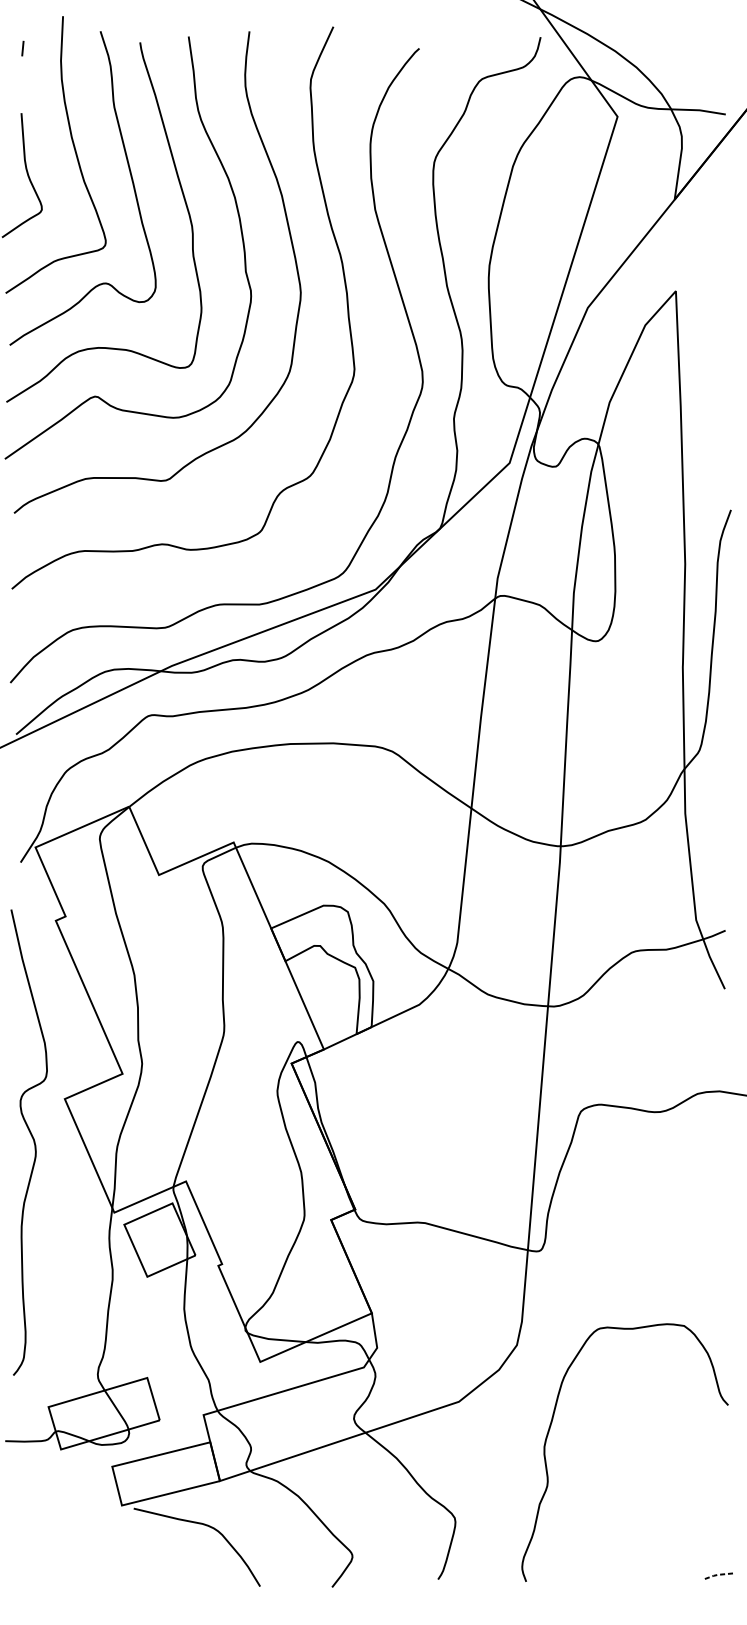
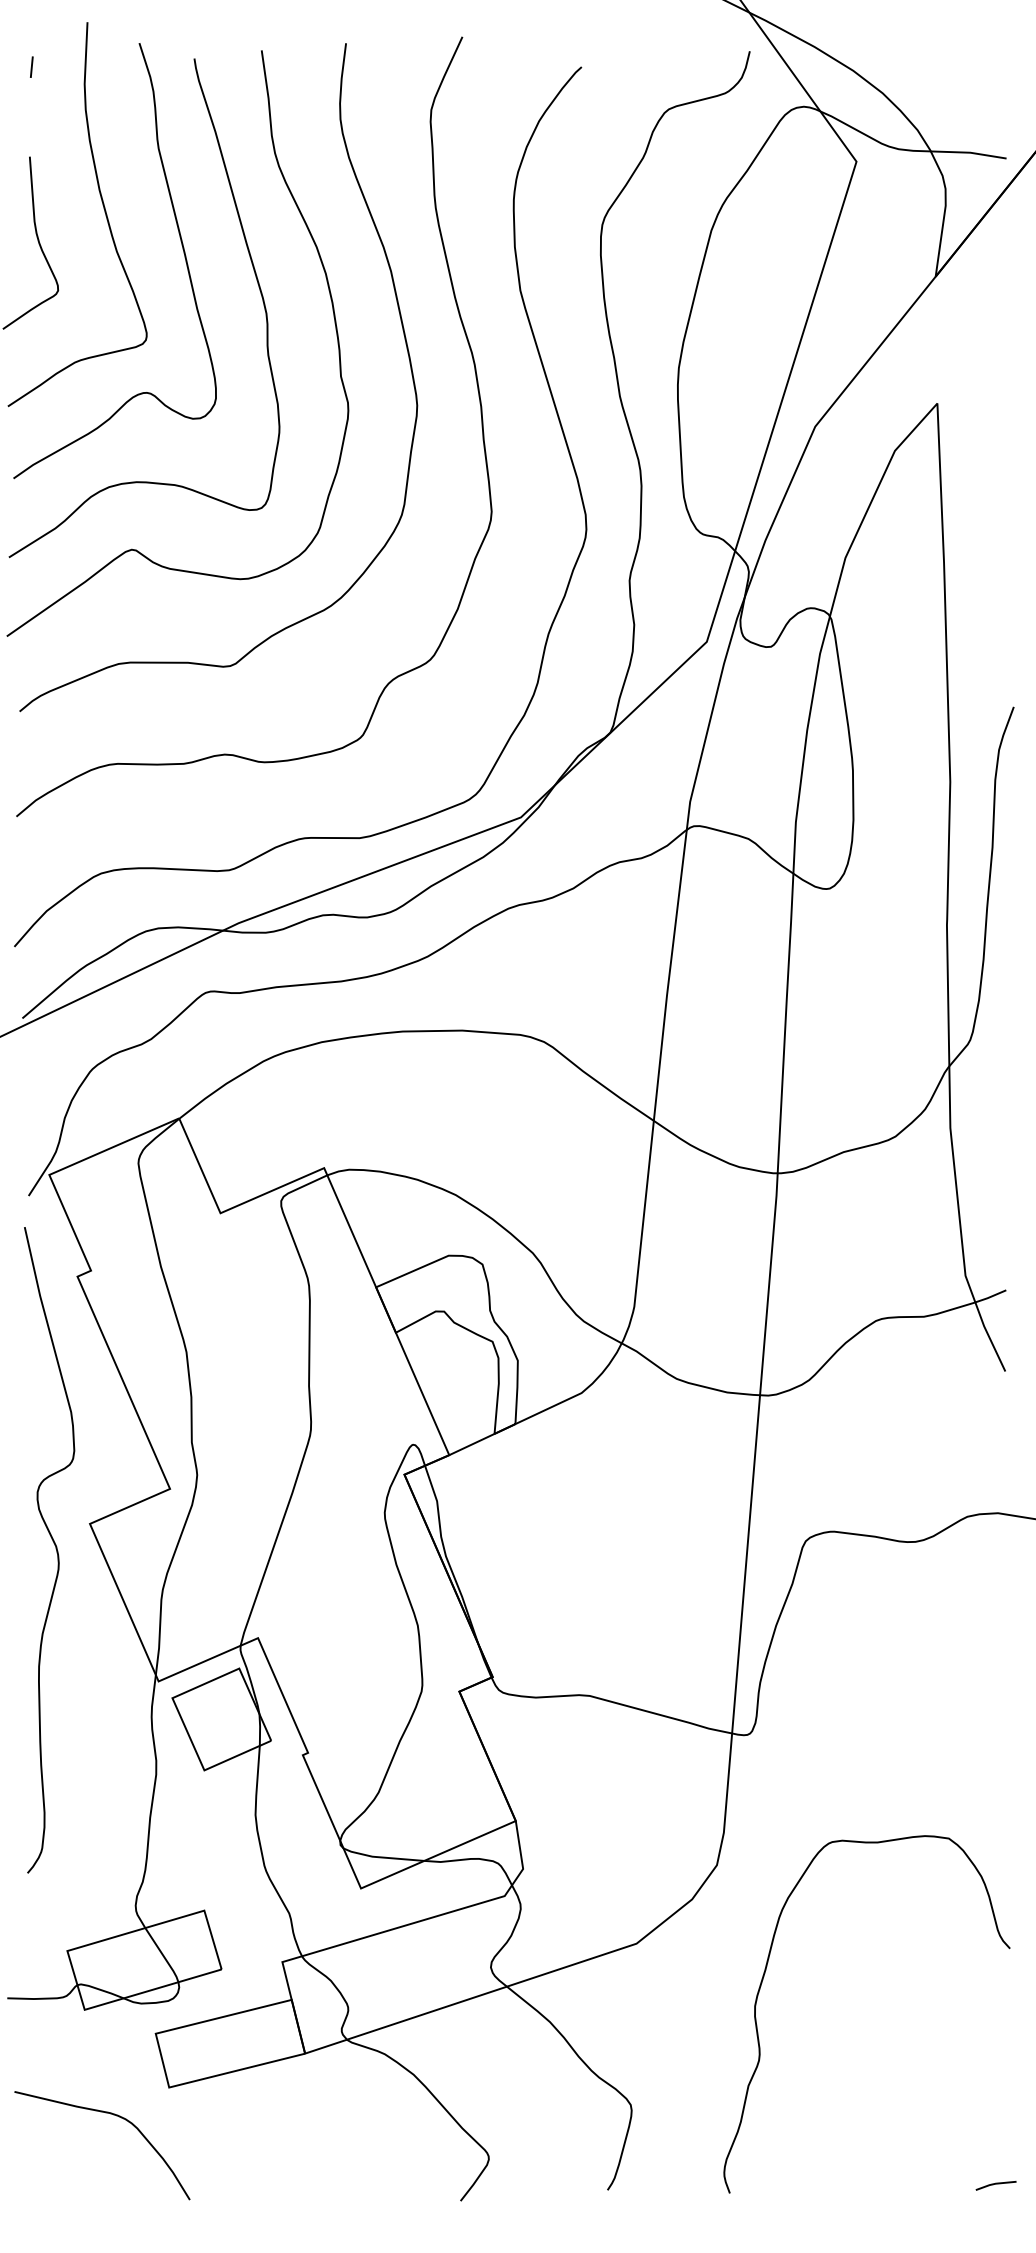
curve: (33, 1141) -> (55, 1548), moved
curve: (205, 1525) -> (113, 2115), moved
line: (717, 1574) -> (994, 2183), dashed -> solid

